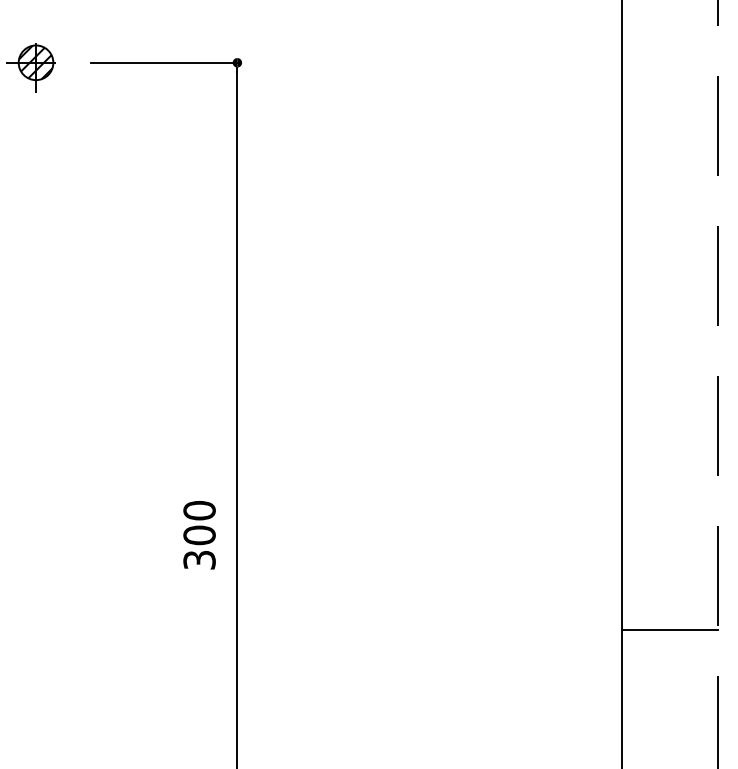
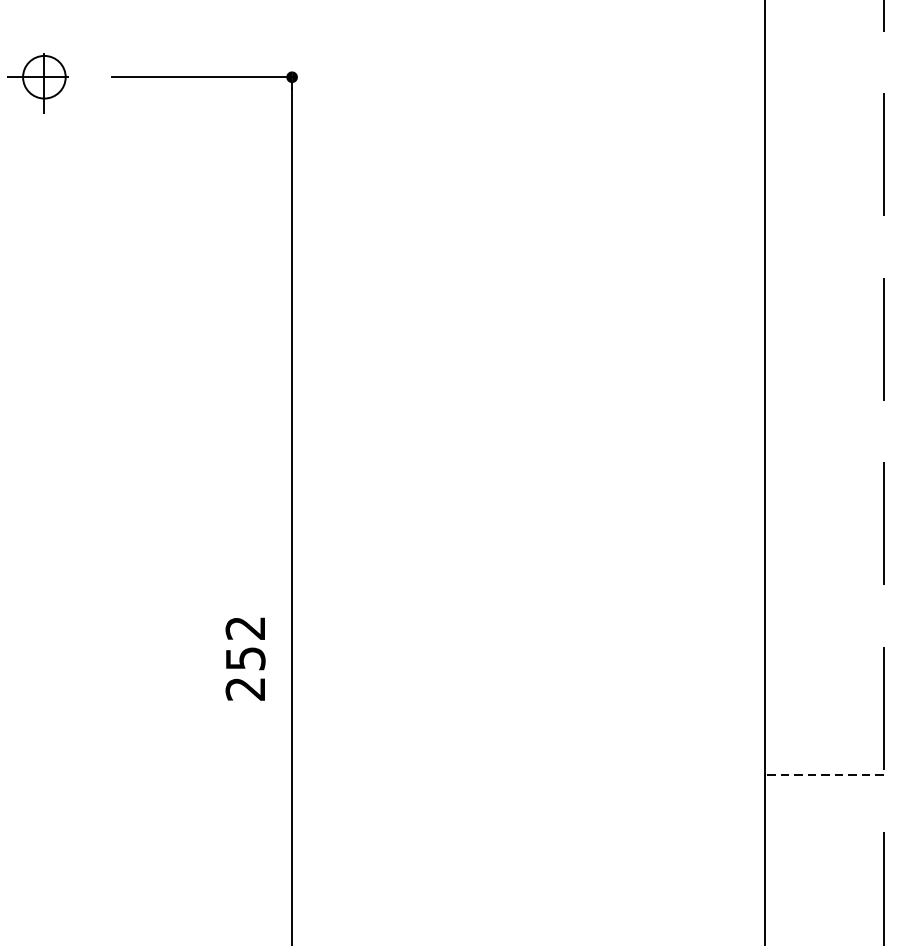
hatch: (35, 62) -> (43, 76), removed
text: (199, 534) -> (245, 657), 300 -> 252
line: (669, 629) -> (823, 774), solid -> dashed

